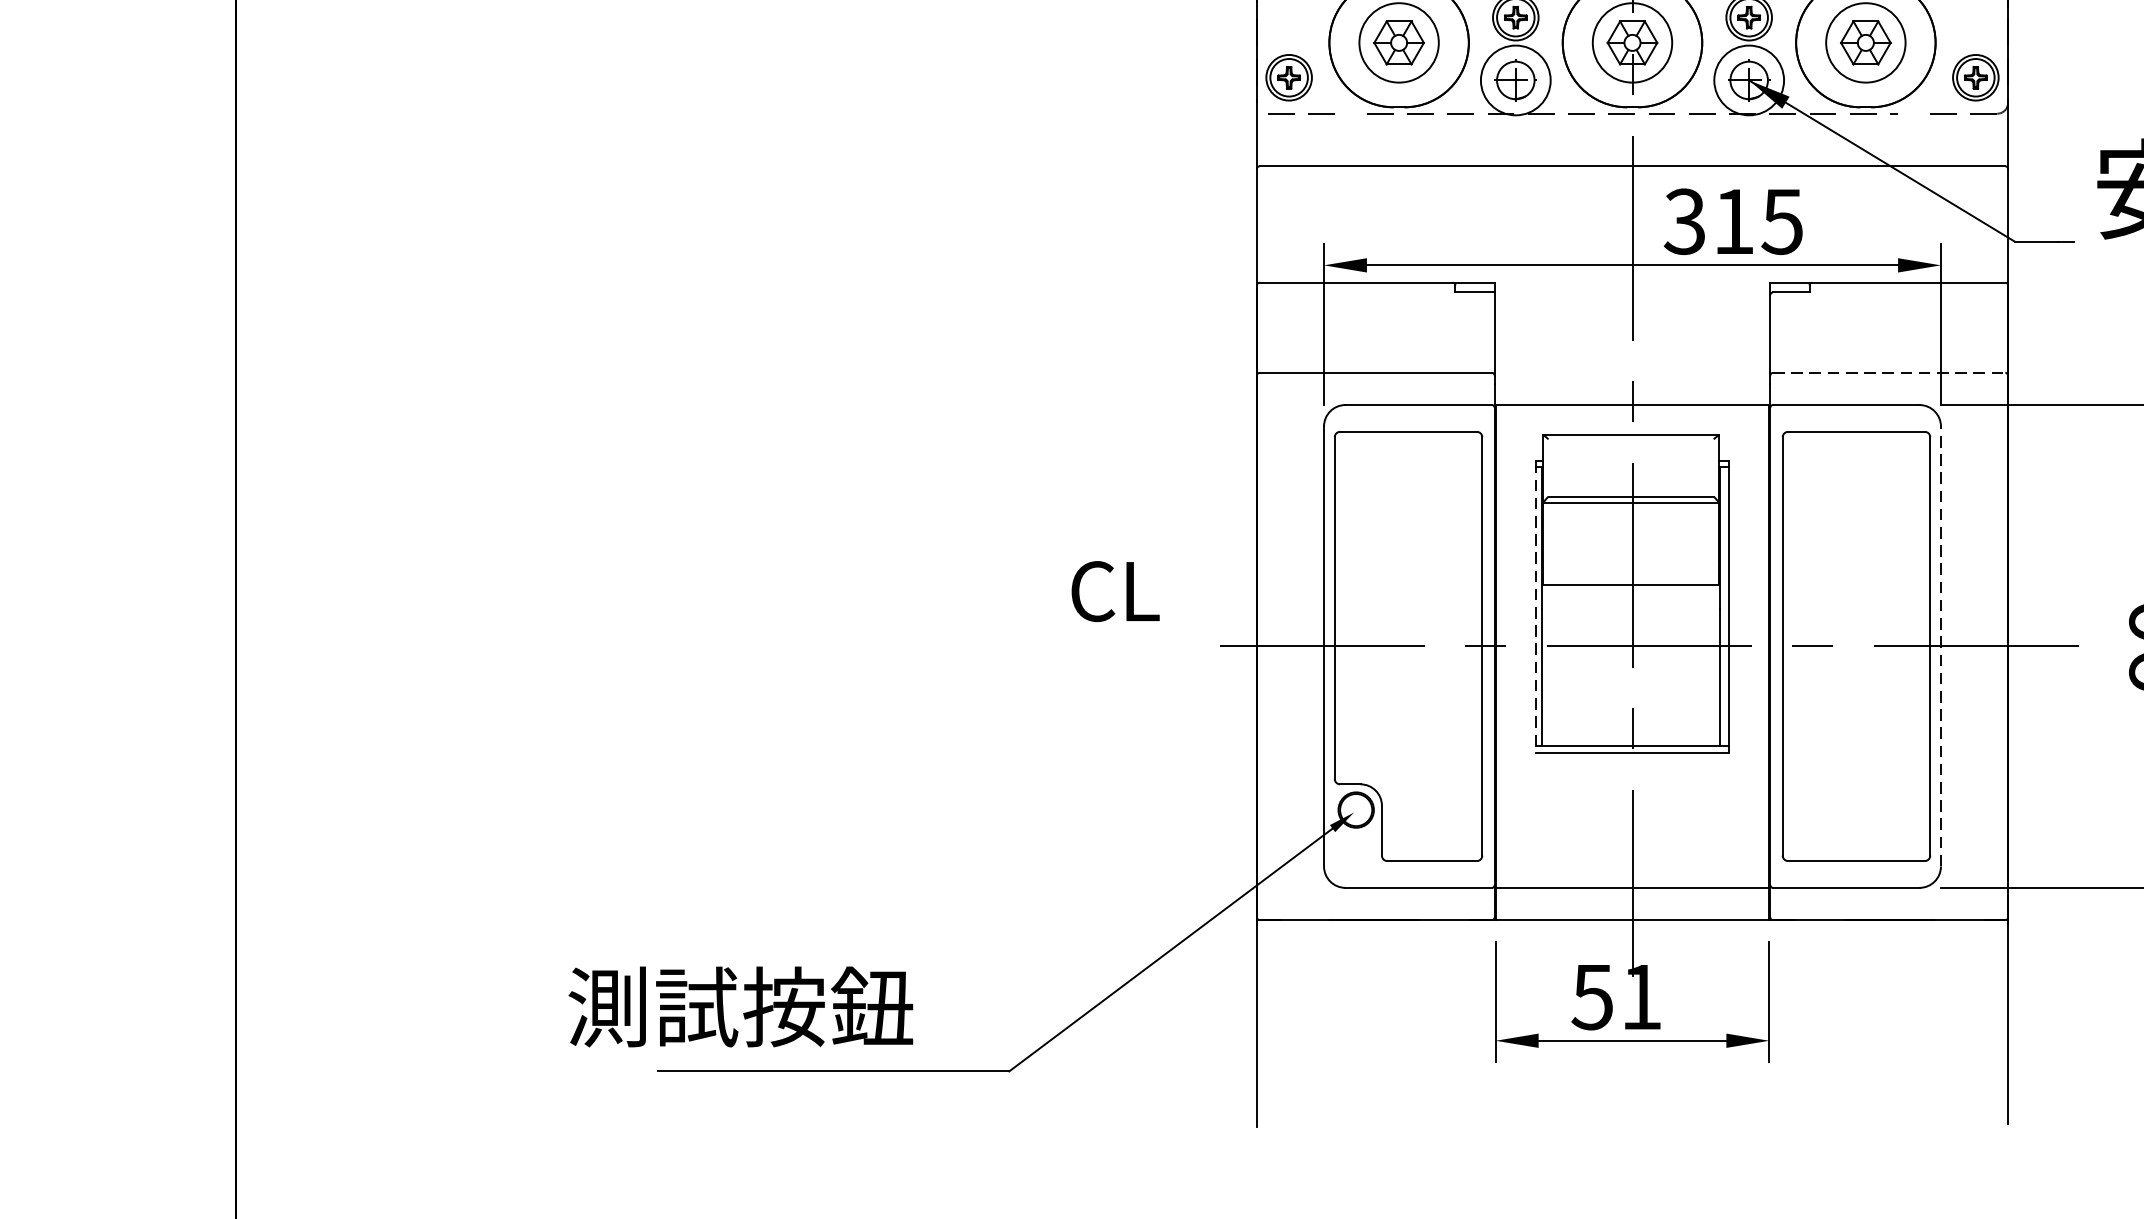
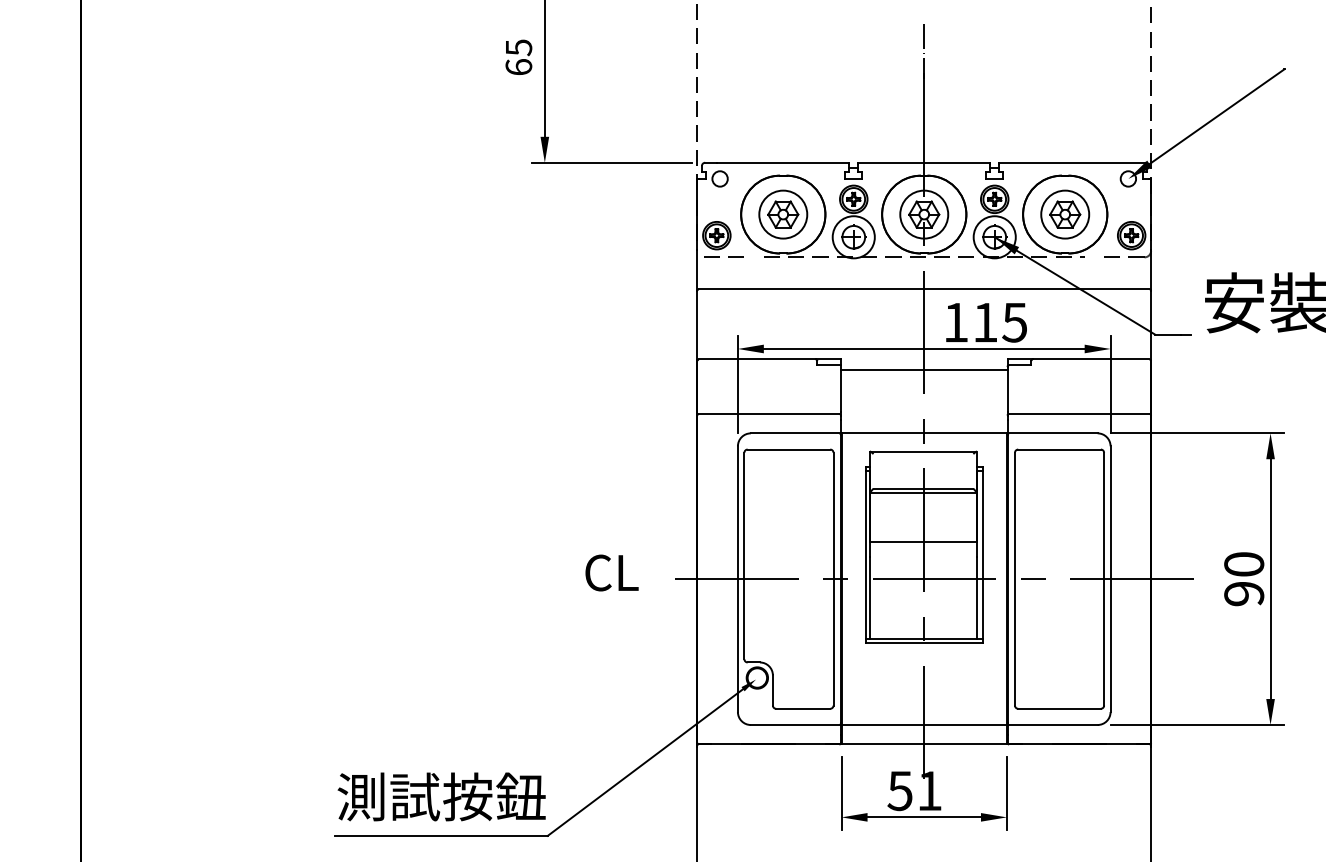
text: (1684, 221) -> (955, 322), 315 -> 115
line: (1631, 299) -> (923, 369), added
line: (1889, 372) -> (1079, 413), dashed -> solid
text: (1114, 590) -> (611, 572), moved
line: (1535, 607) -> (865, 555), dashed -> solid
line: (1940, 646) -> (1110, 579), dashed -> solid
text: (740, 1006) -> (441, 796), moved

